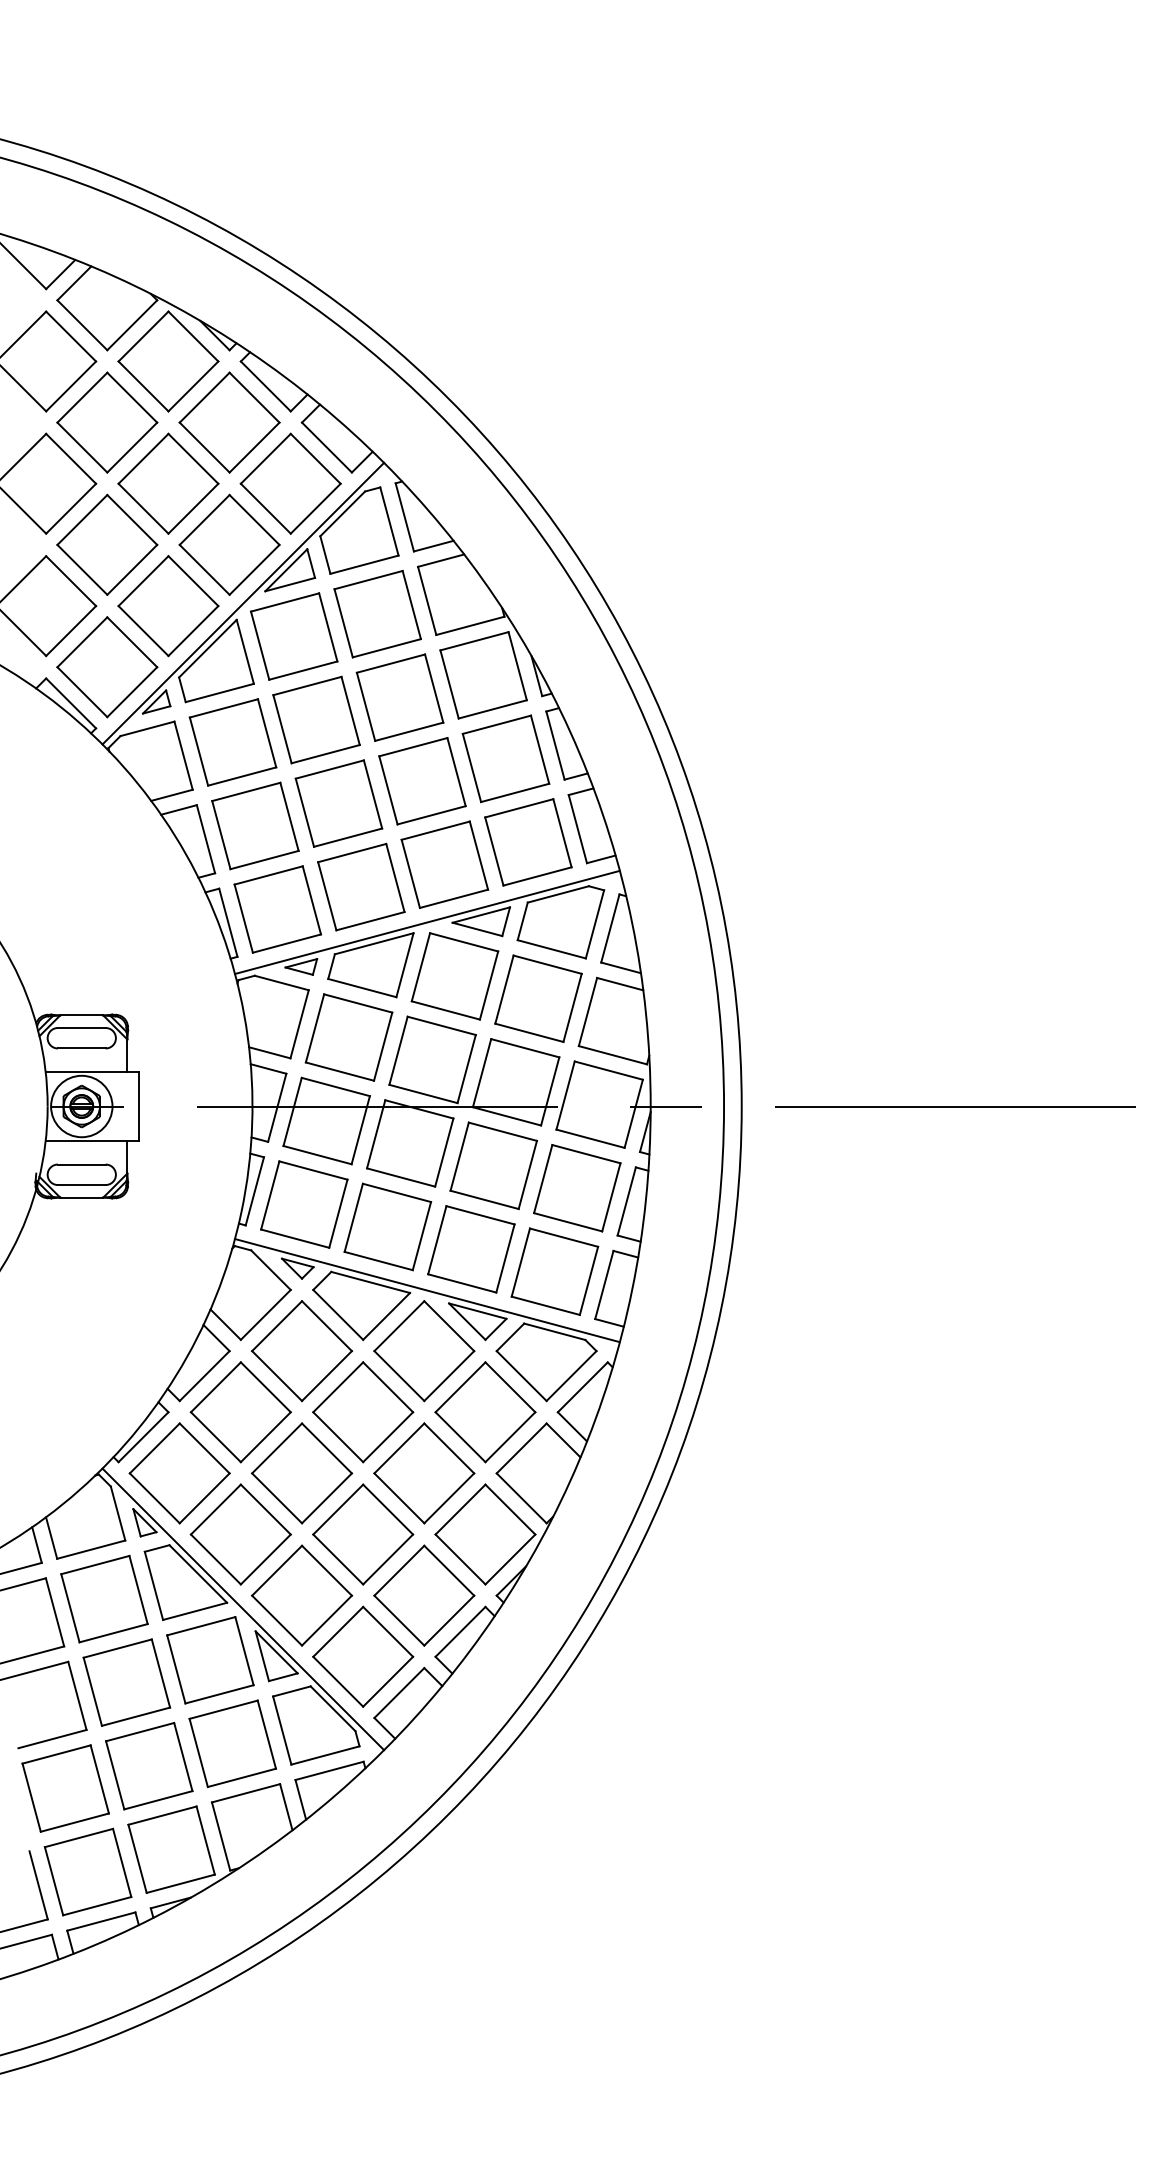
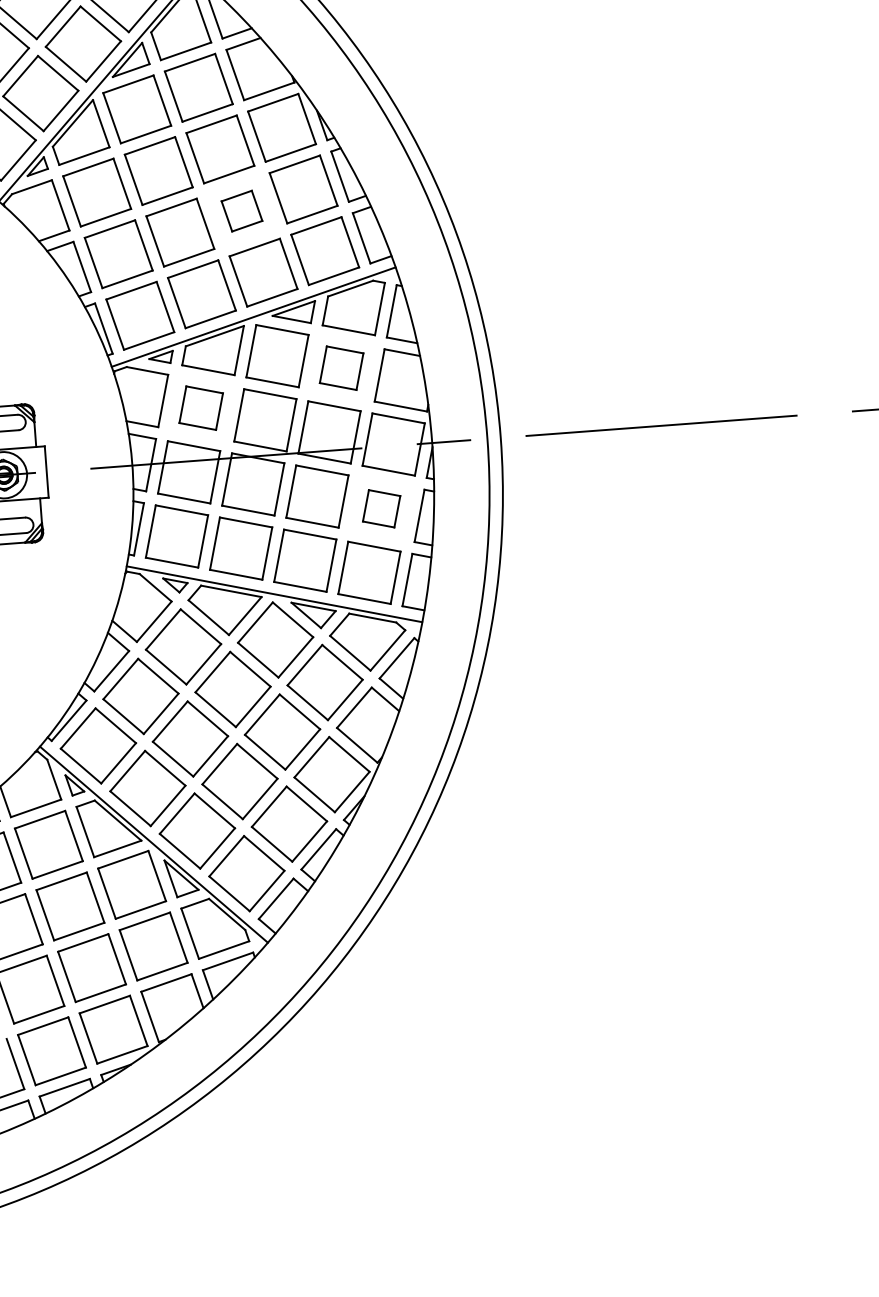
part: (422, 781) -> (242, 211), size x0.6
part: (538, 998) -> (341, 368), size x0.7
part: (348, 1037) -> (200, 408), size x0.7
part: (577, 1188) -> (381, 508), size x0.6

